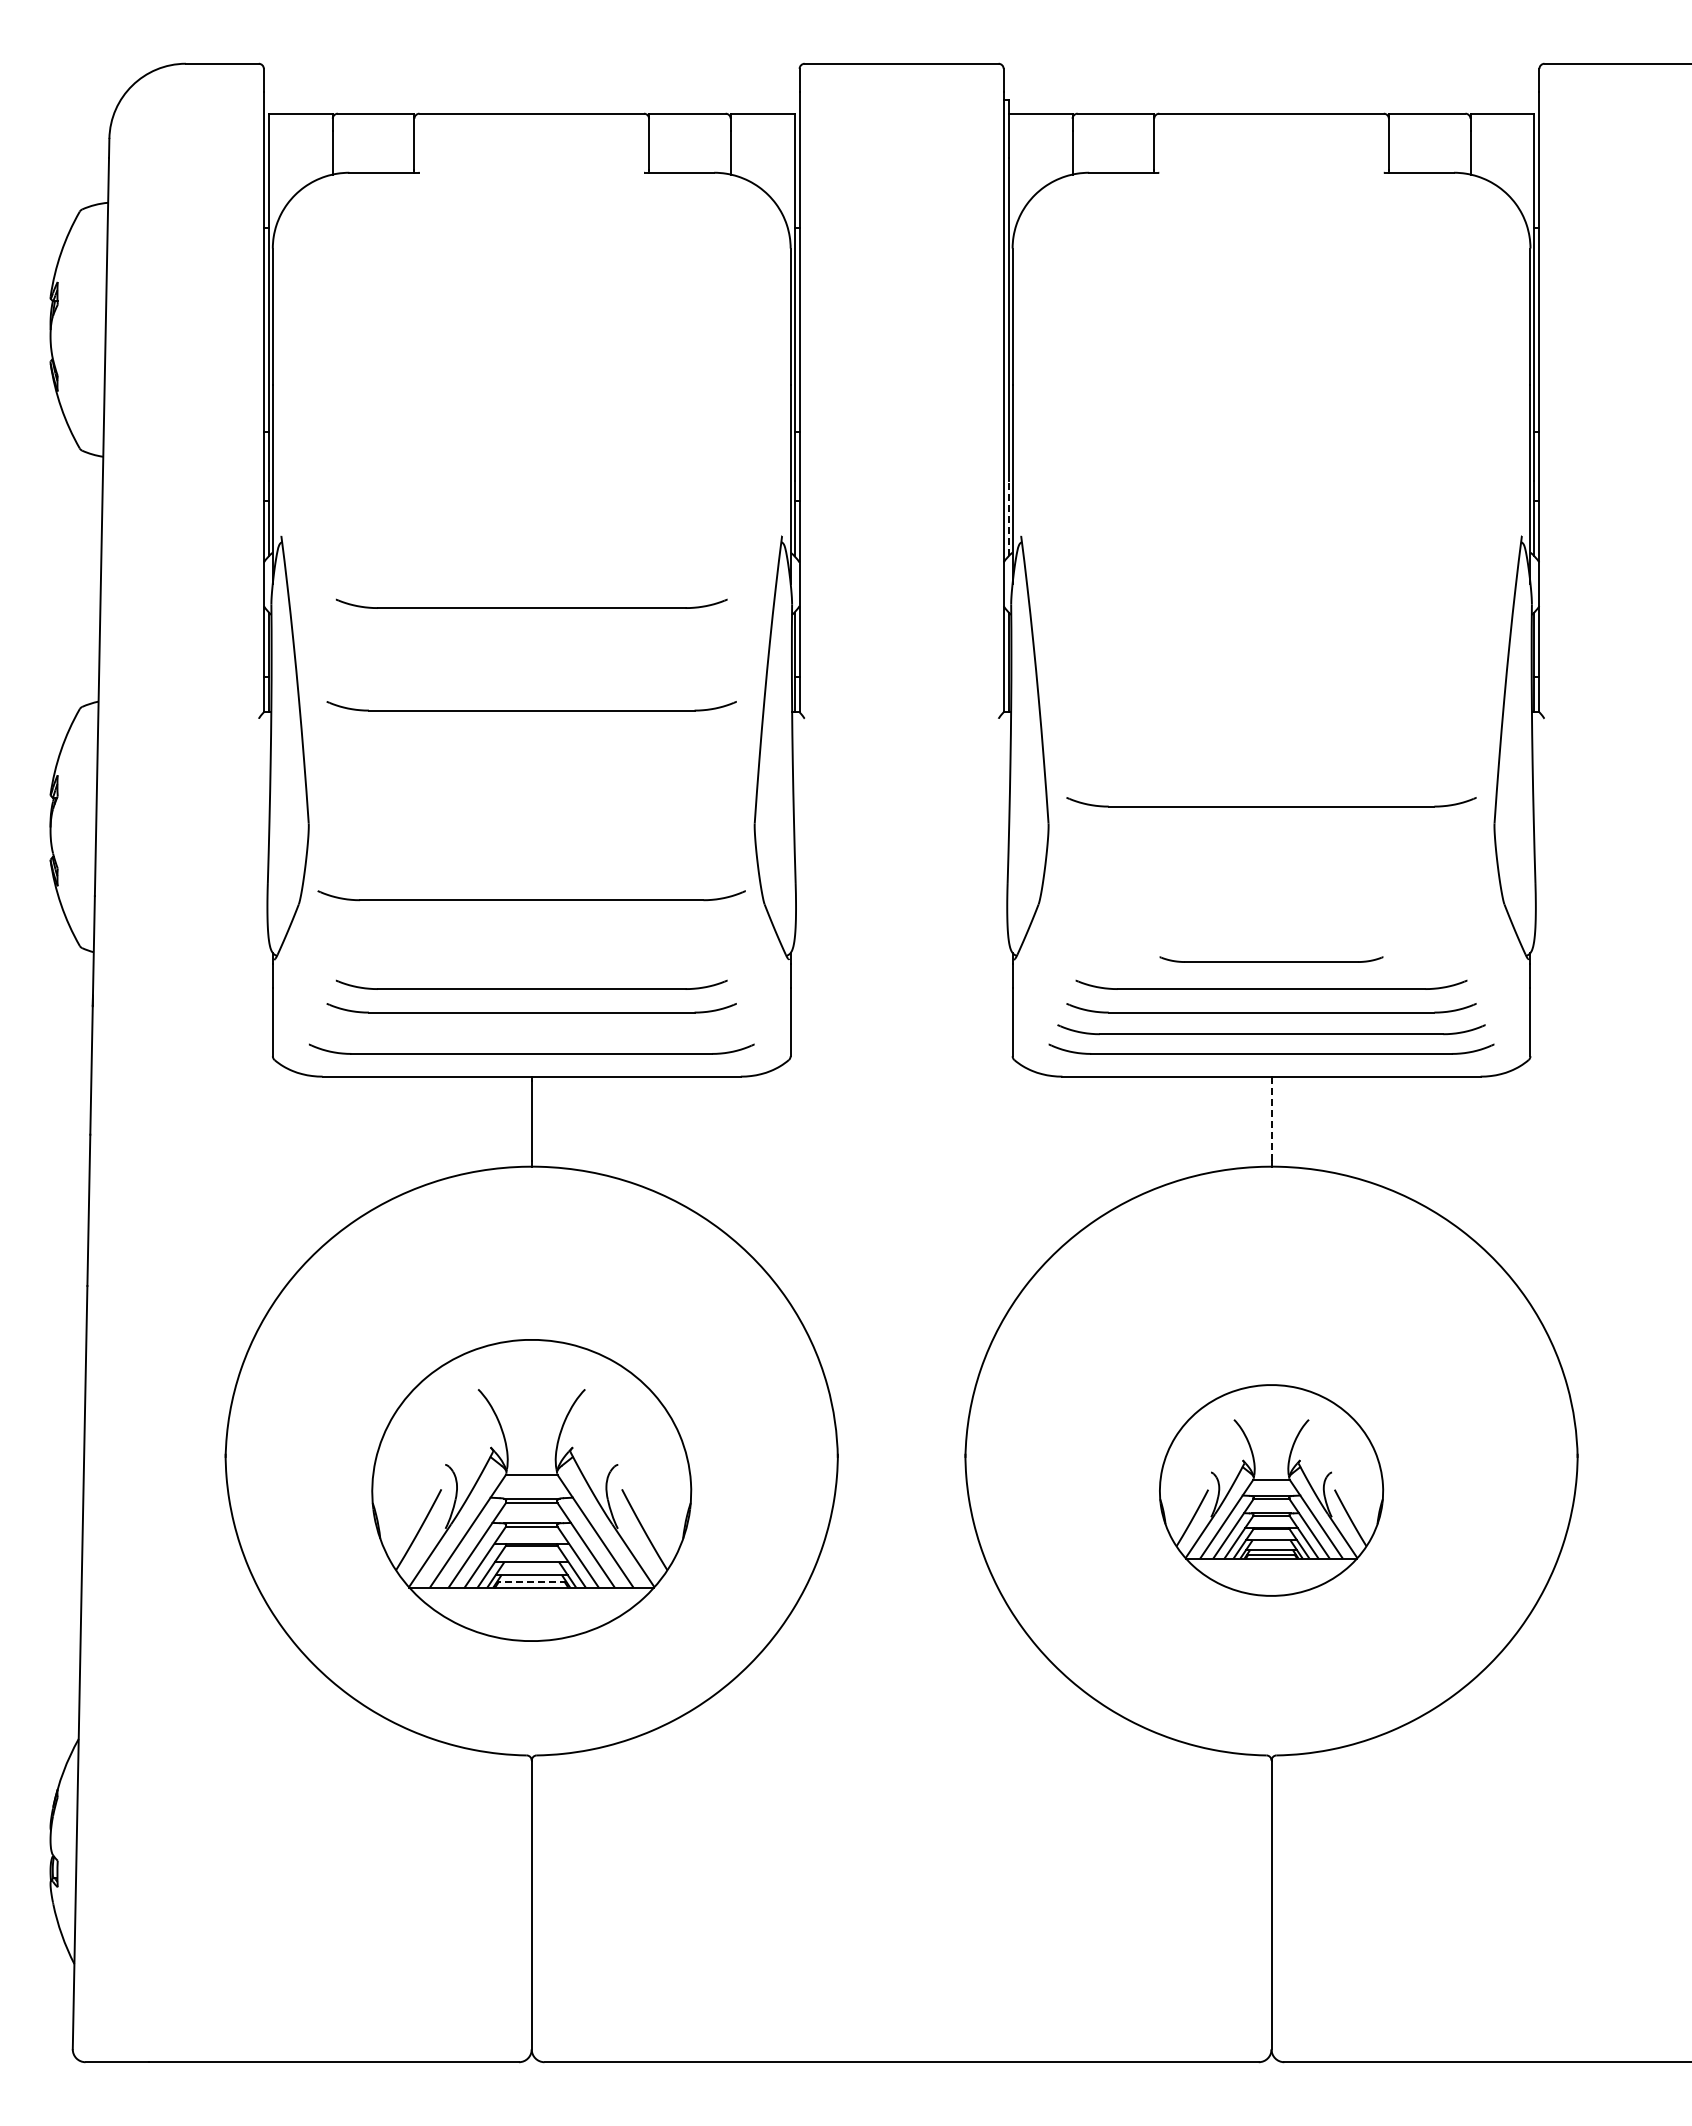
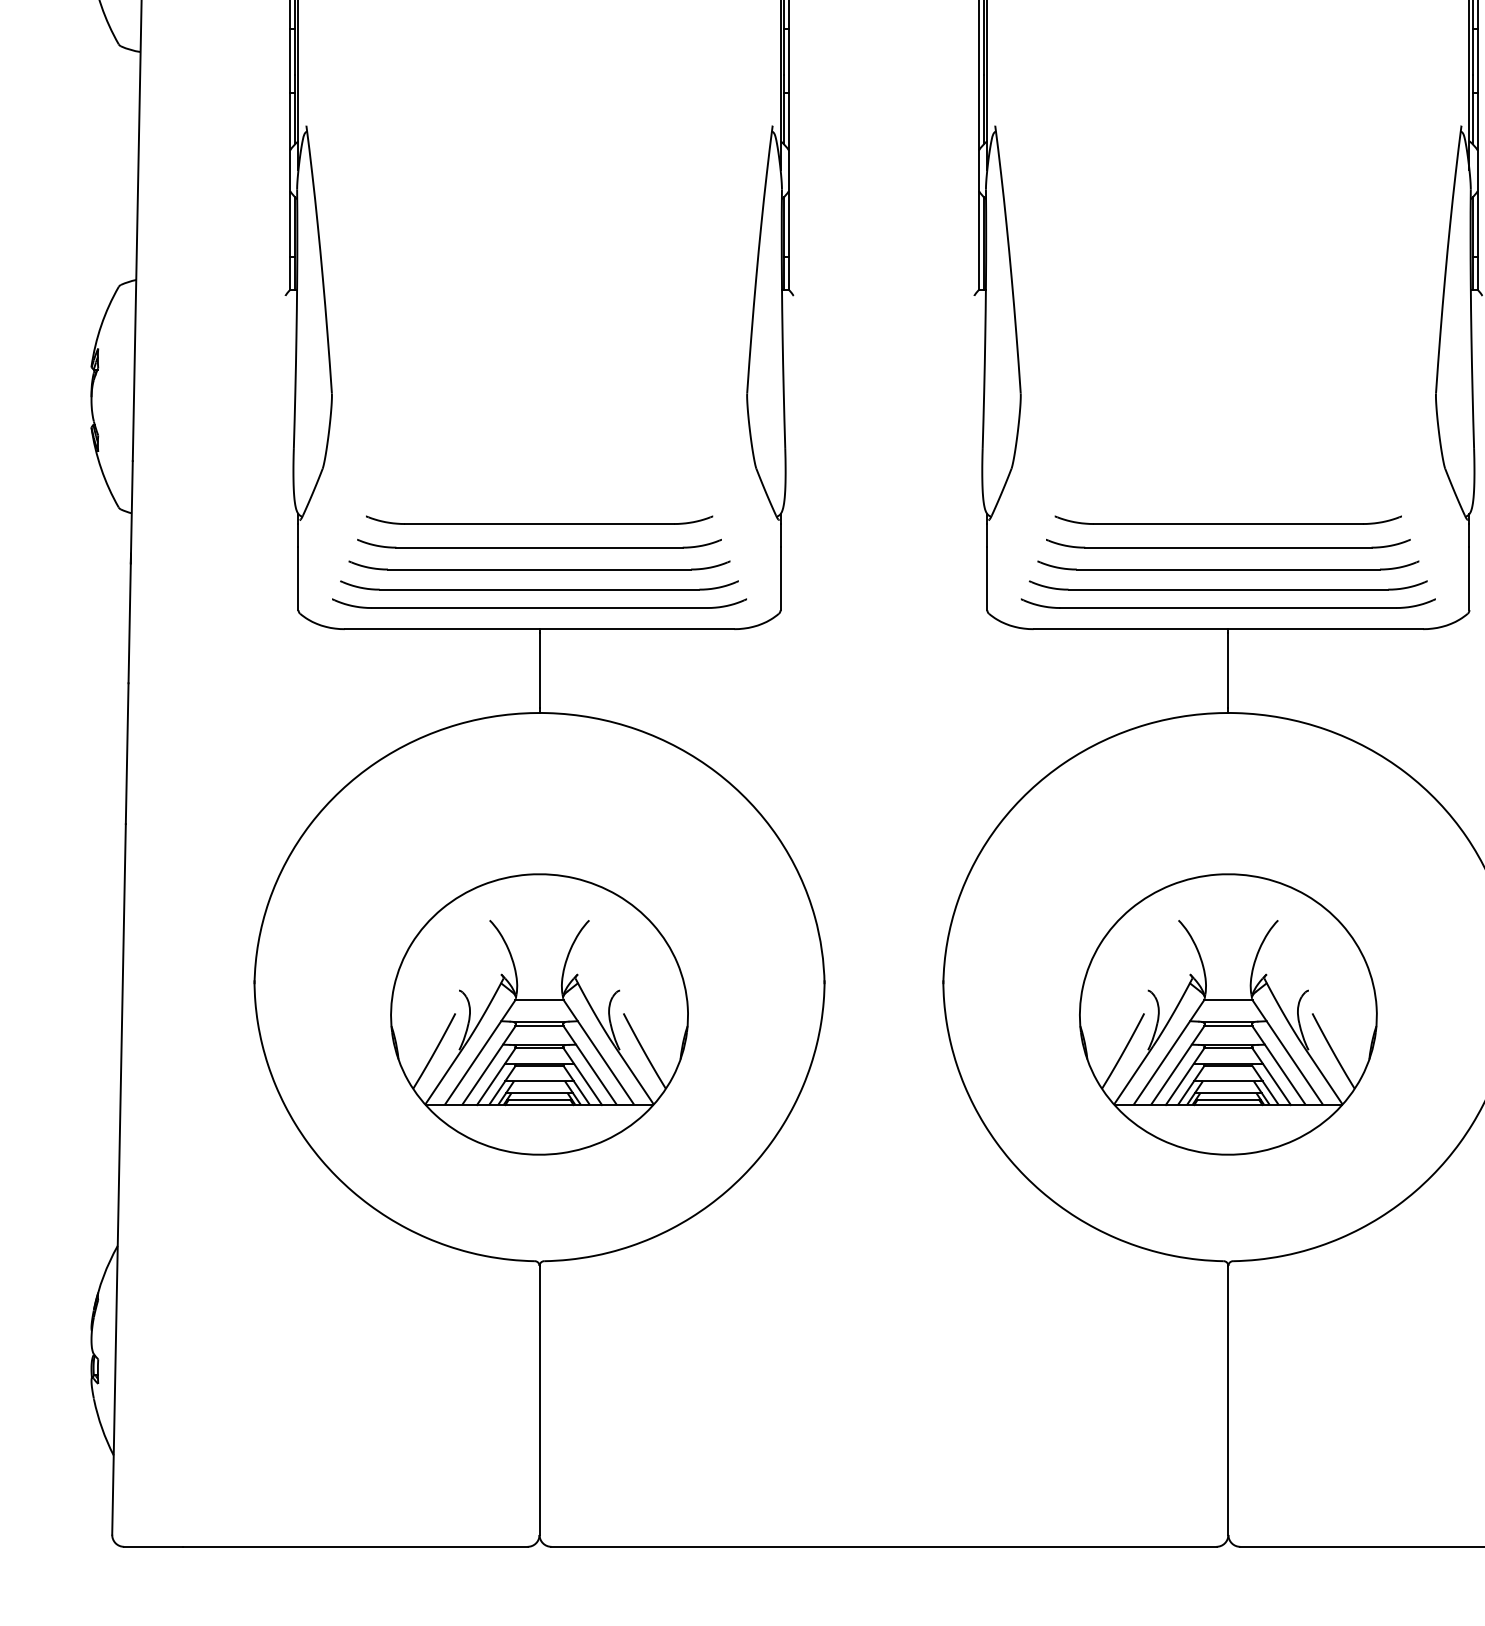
line: (1008, 518) -> (983, 109), dashed -> solid
part: (531, 603) -> (539, 188), removed
part: (531, 706) -> (539, 284), removed
part: (1271, 802) -> (1228, 373), removed
part: (531, 895) -> (539, 585), moved
part: (531, 959) -> (539, 520), added
part: (1271, 959) -> (1228, 520), size x1.67
line: (1271, 1120) -> (1228, 670), dashed -> solid
part: (1271, 1490) -> (1228, 1014), size x1.43
line: (531, 1582) -> (539, 1100), dashed -> solid

